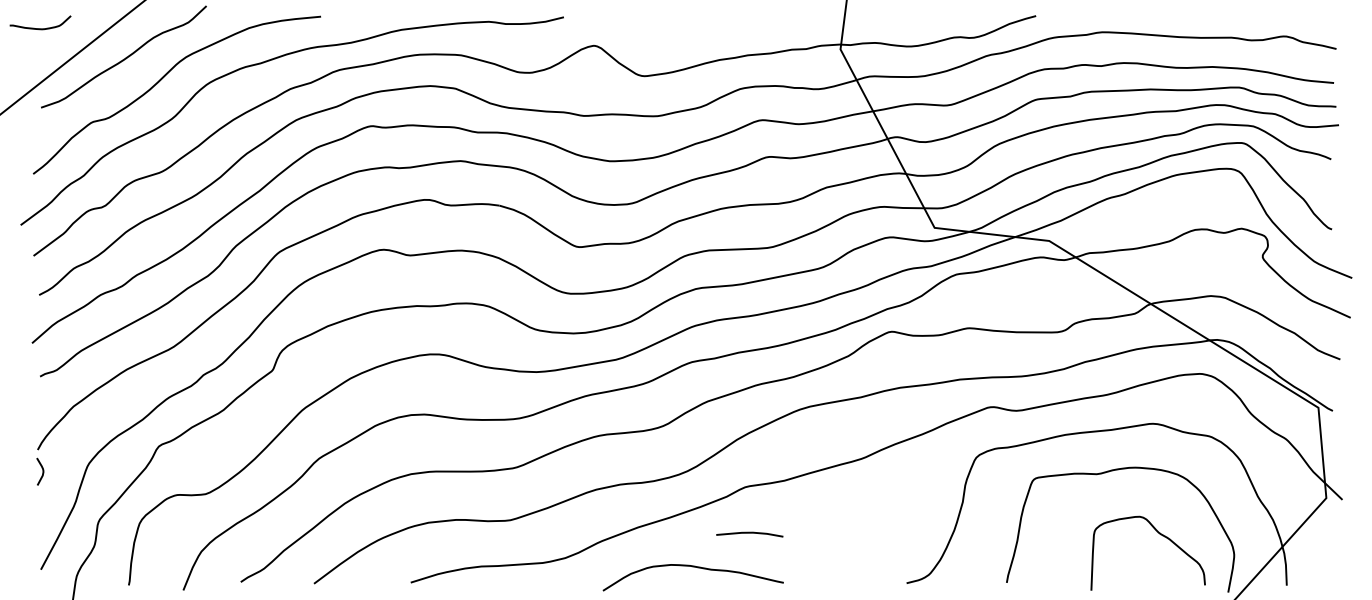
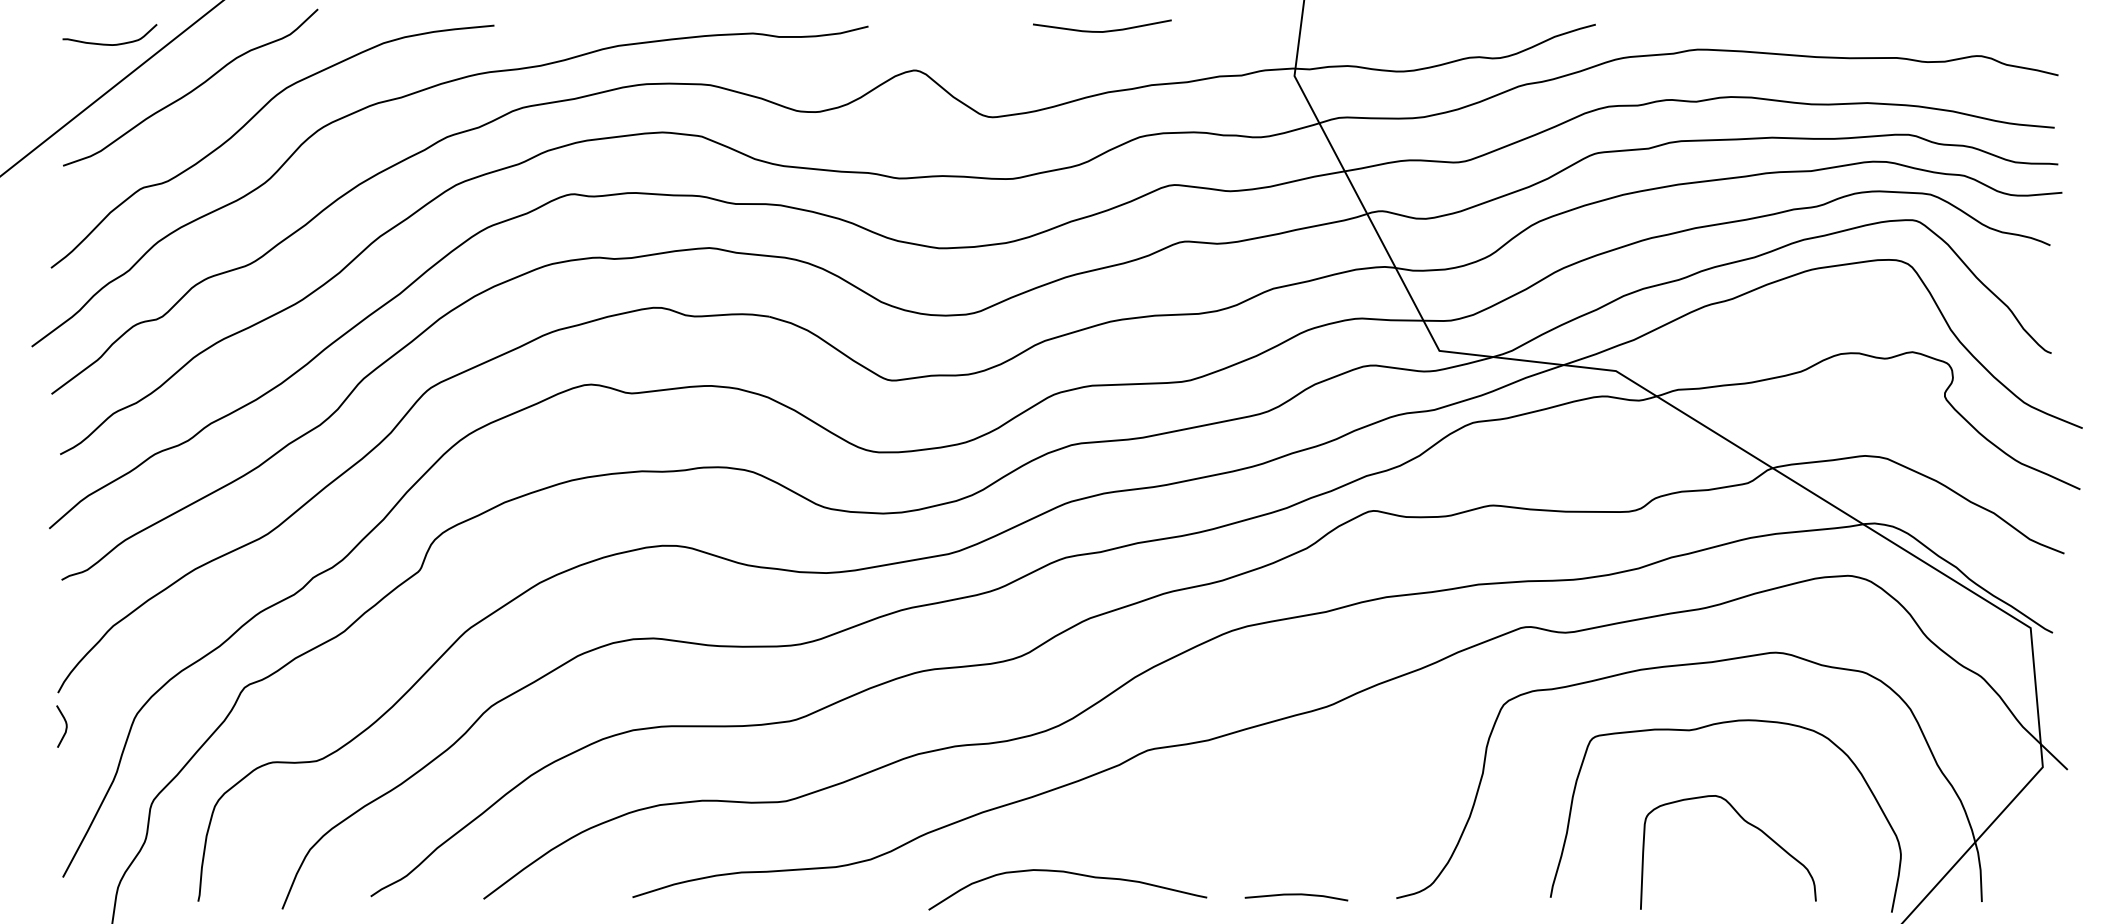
curve: (715, 19) -> (1101, 29), added
curve: (40, 28) -> (109, 43), moved
line: (749, 533) -> (1296, 895), moved
curve: (1160, 535) -> (1747, 824), moved

